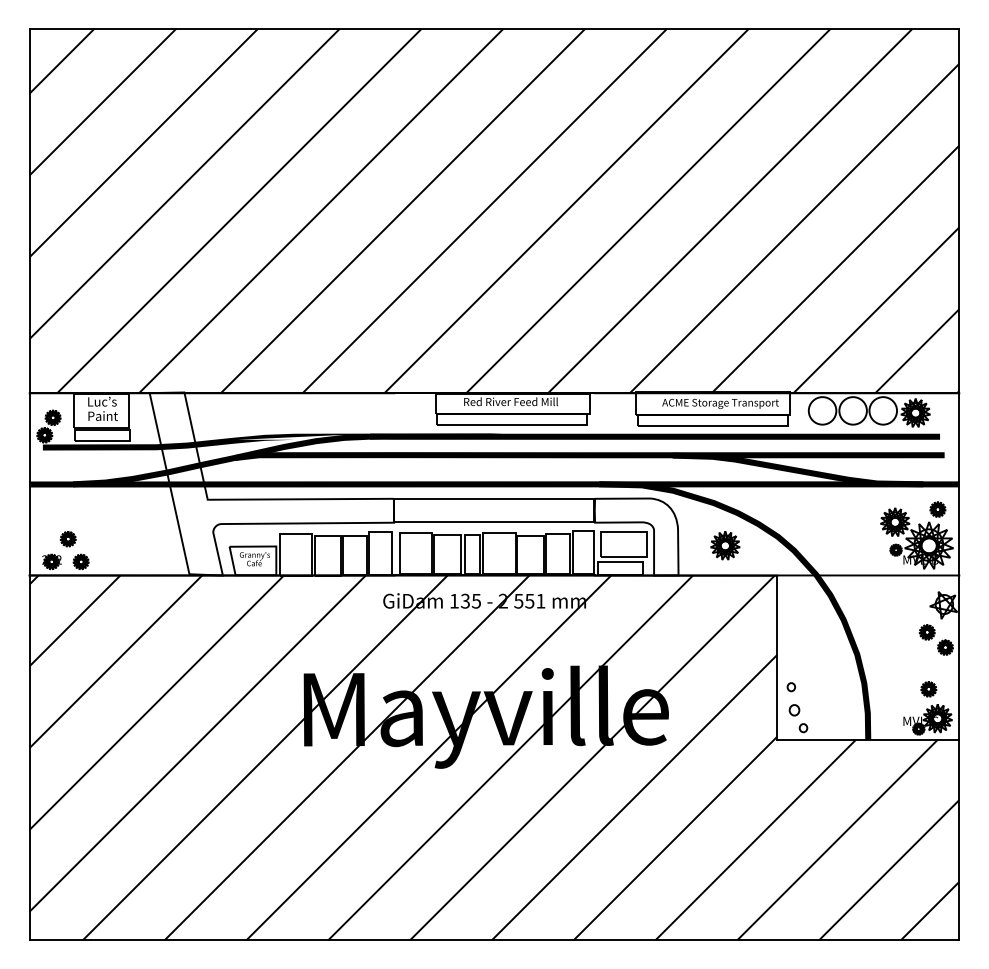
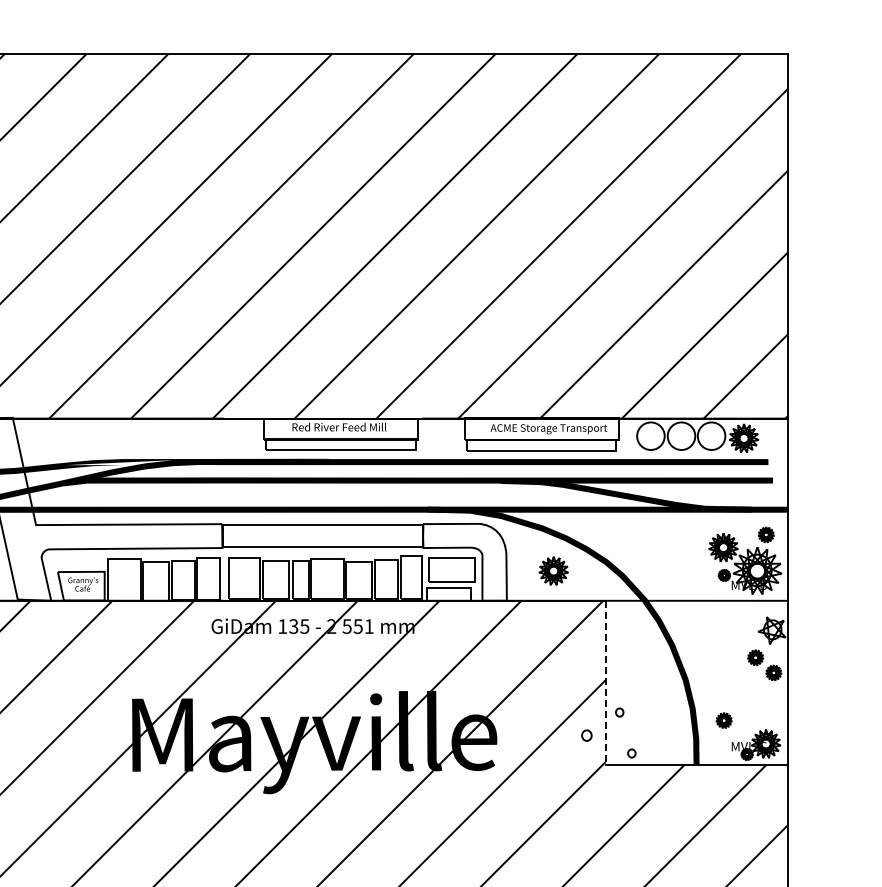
line: (777, 657) -> (605, 682), solid -> dashed
part: (928, 689) -> (723, 720), moved
part: (794, 710) -> (586, 735), moved

